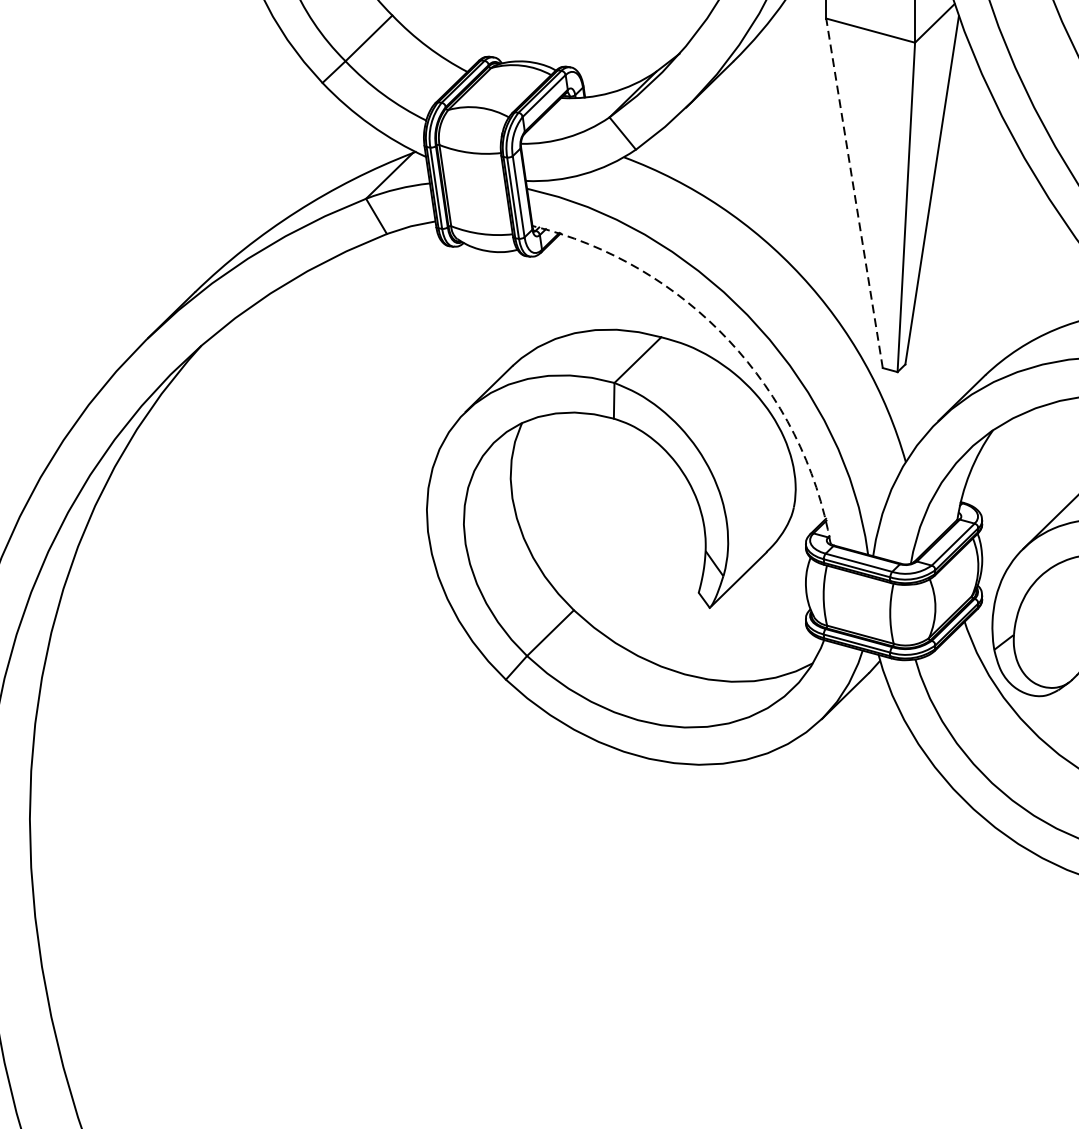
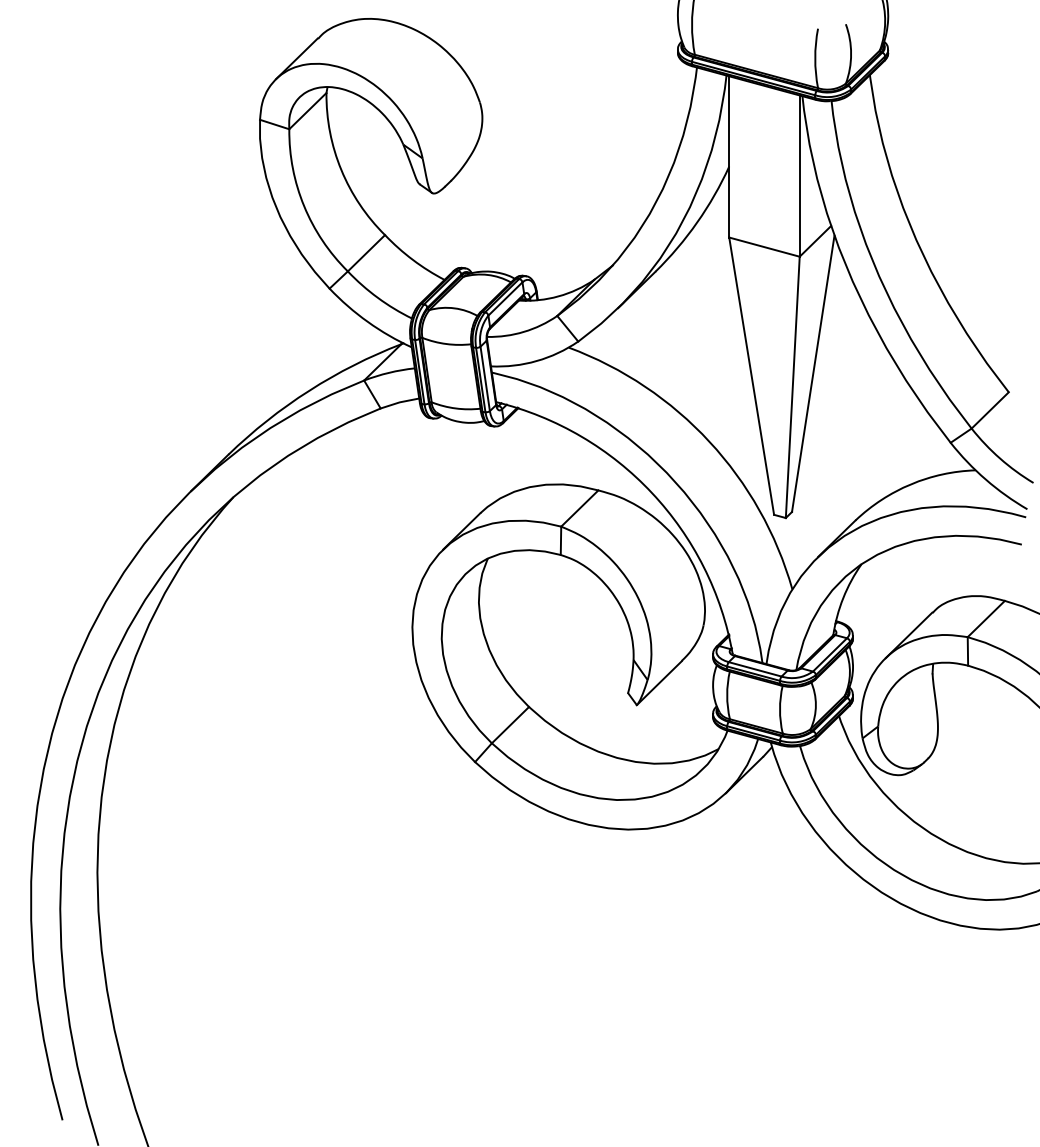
line: (854, 192) -> (751, 375), dashed -> solid
arc: (729, 341) -> (652, 493), dashed -> solid

